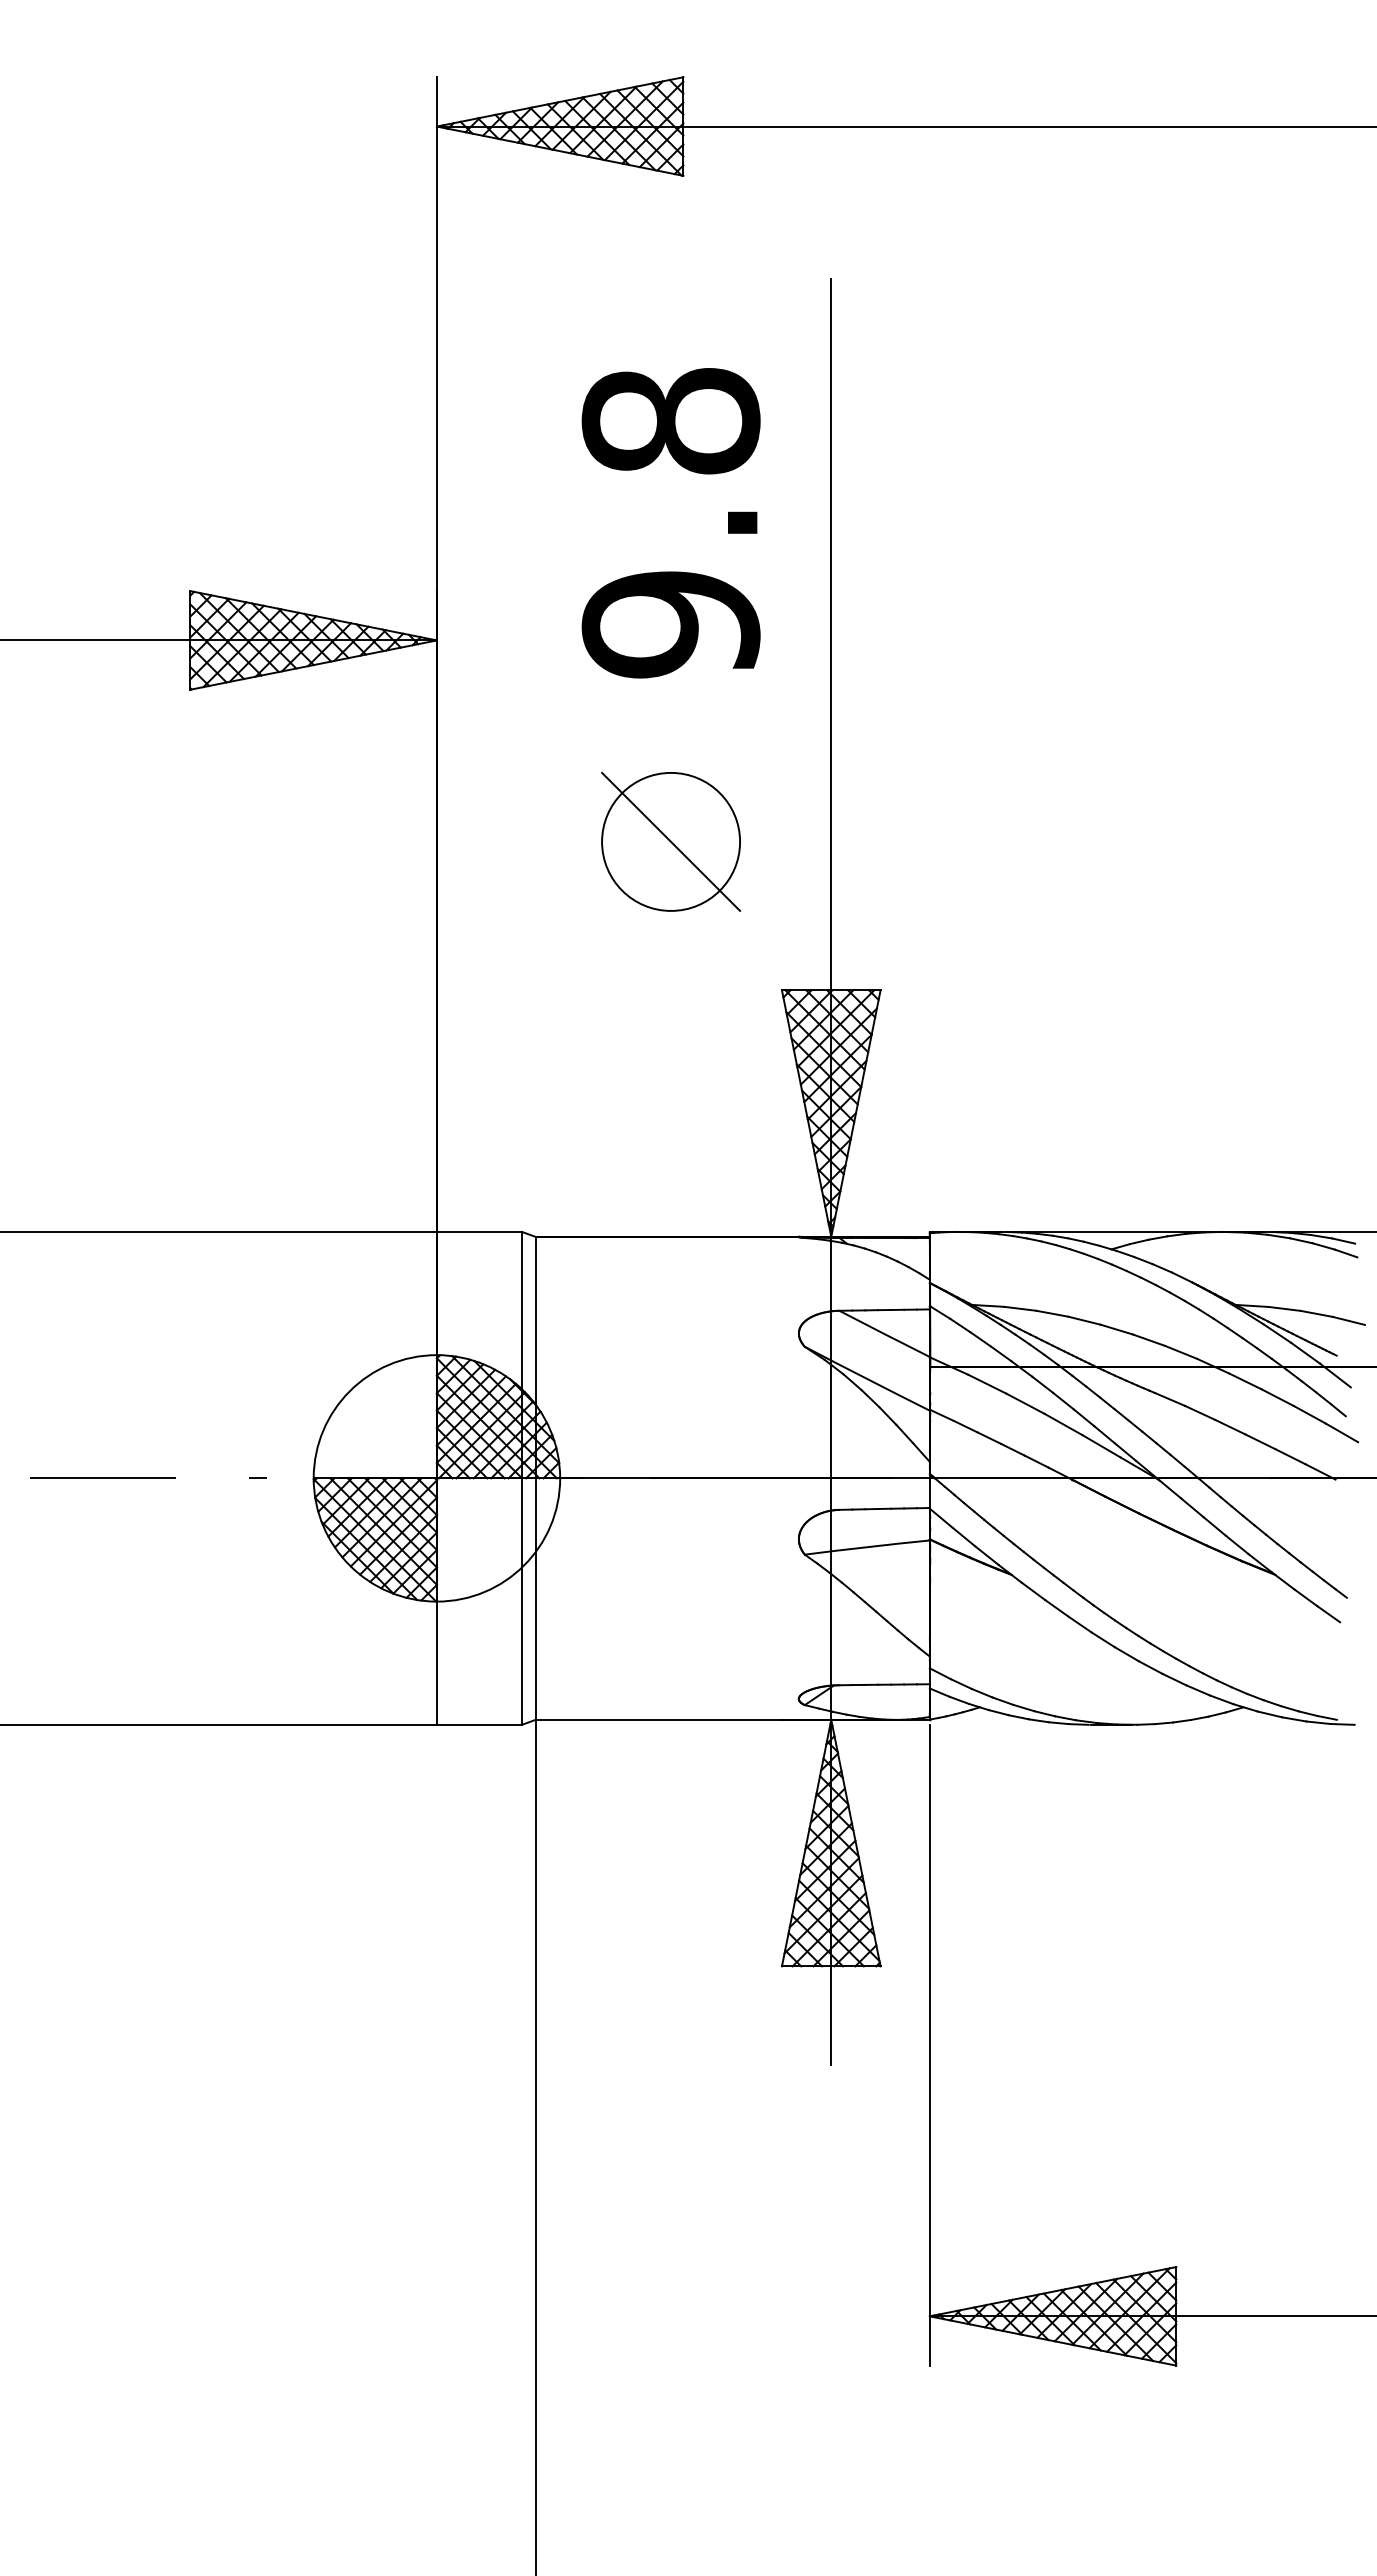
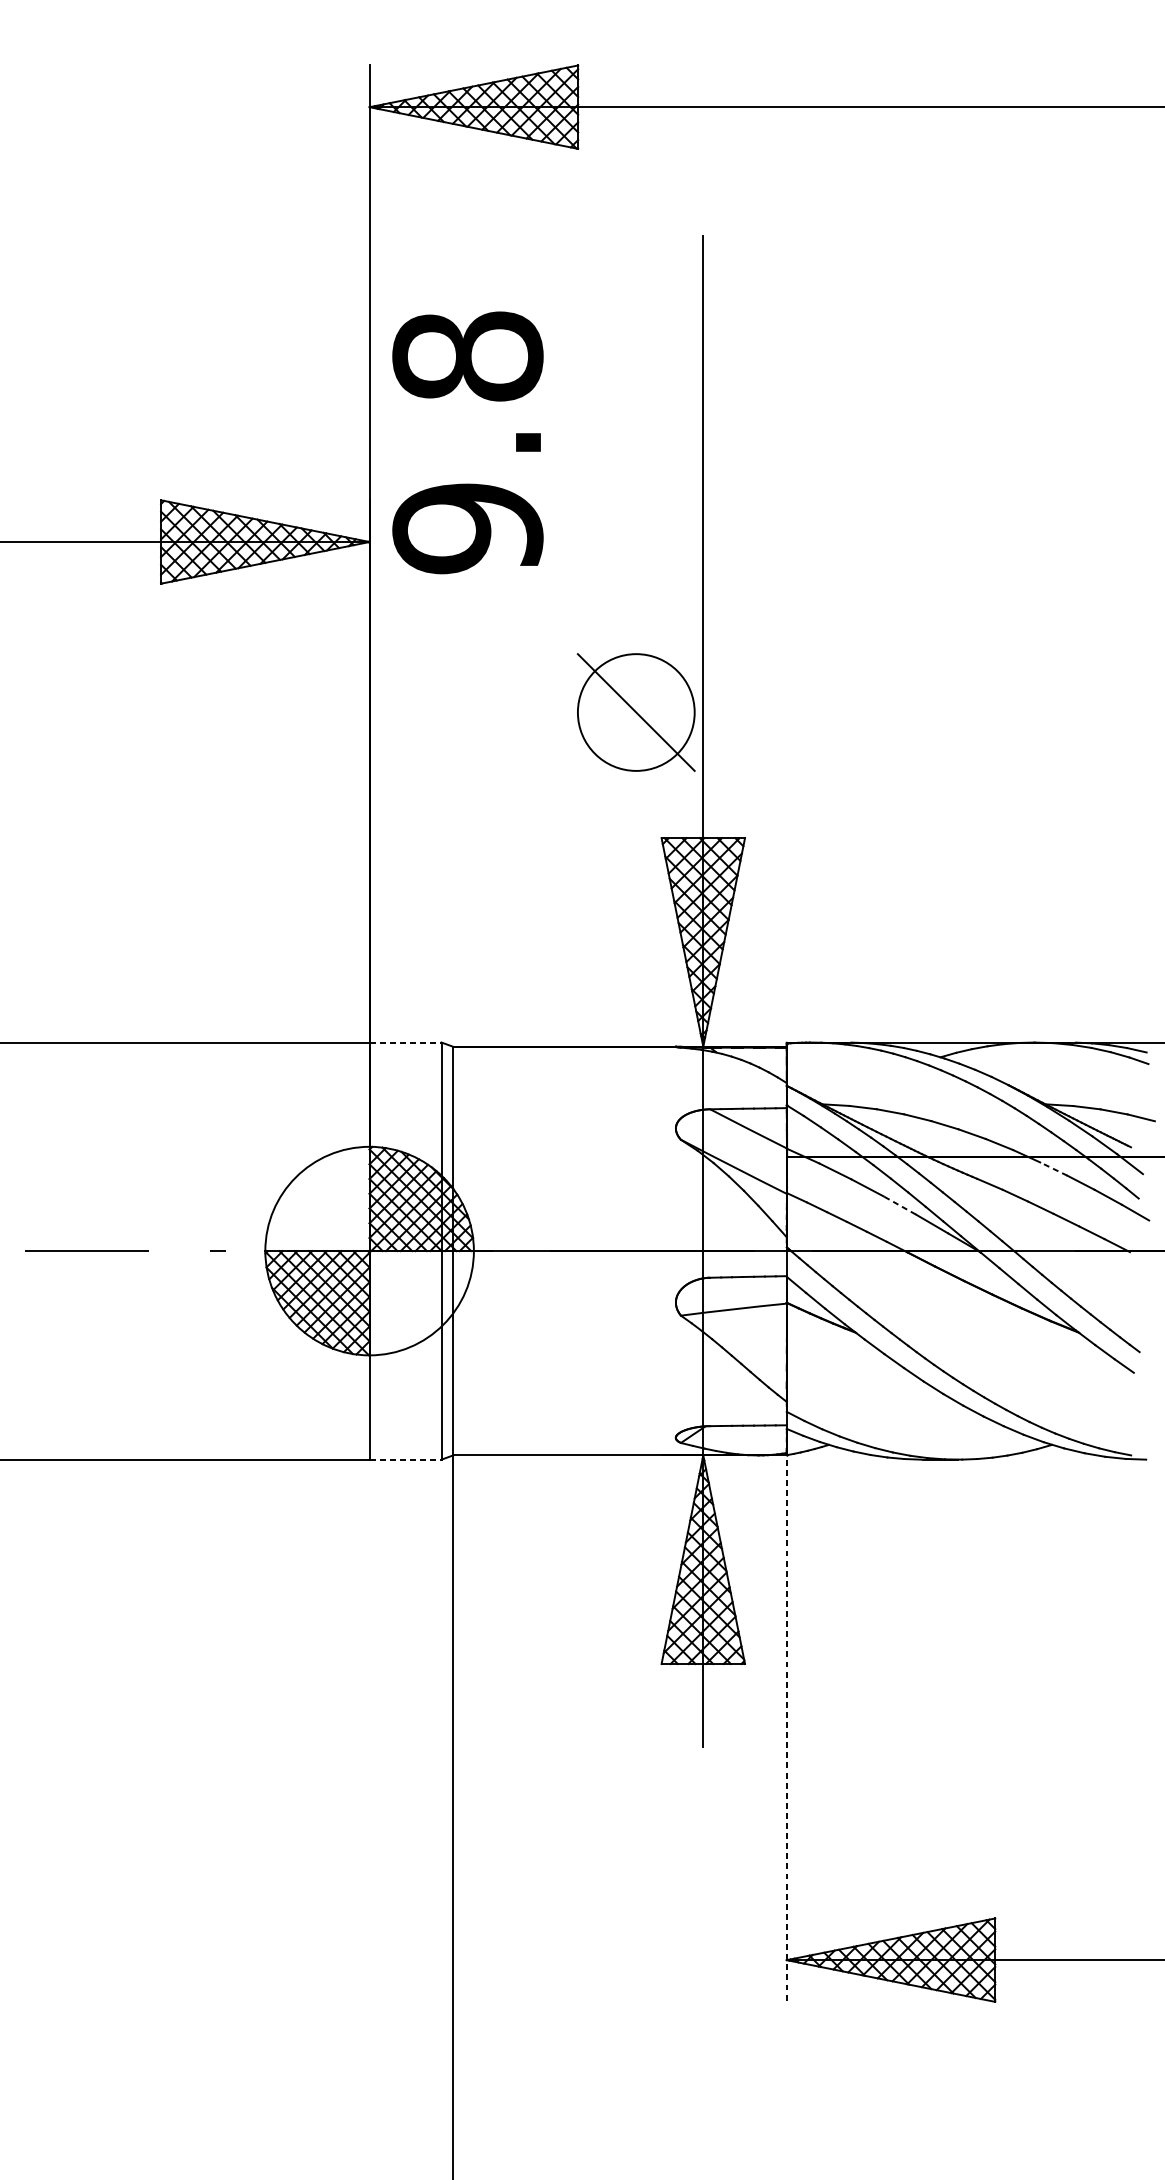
text: (670, 523) -> (467, 443), moved
part: (671, 841) -> (636, 712), moved
line: (479, 1231) -> (405, 1042), solid -> dashed
line: (1245, 1381) -> (1053, 1169), solid -> dashed
line: (1063, 1424) -> (899, 1205), solid -> dashed
line: (479, 1724) -> (405, 1459), solid -> dashed
line: (929, 2045) -> (786, 1730), solid -> dashed

